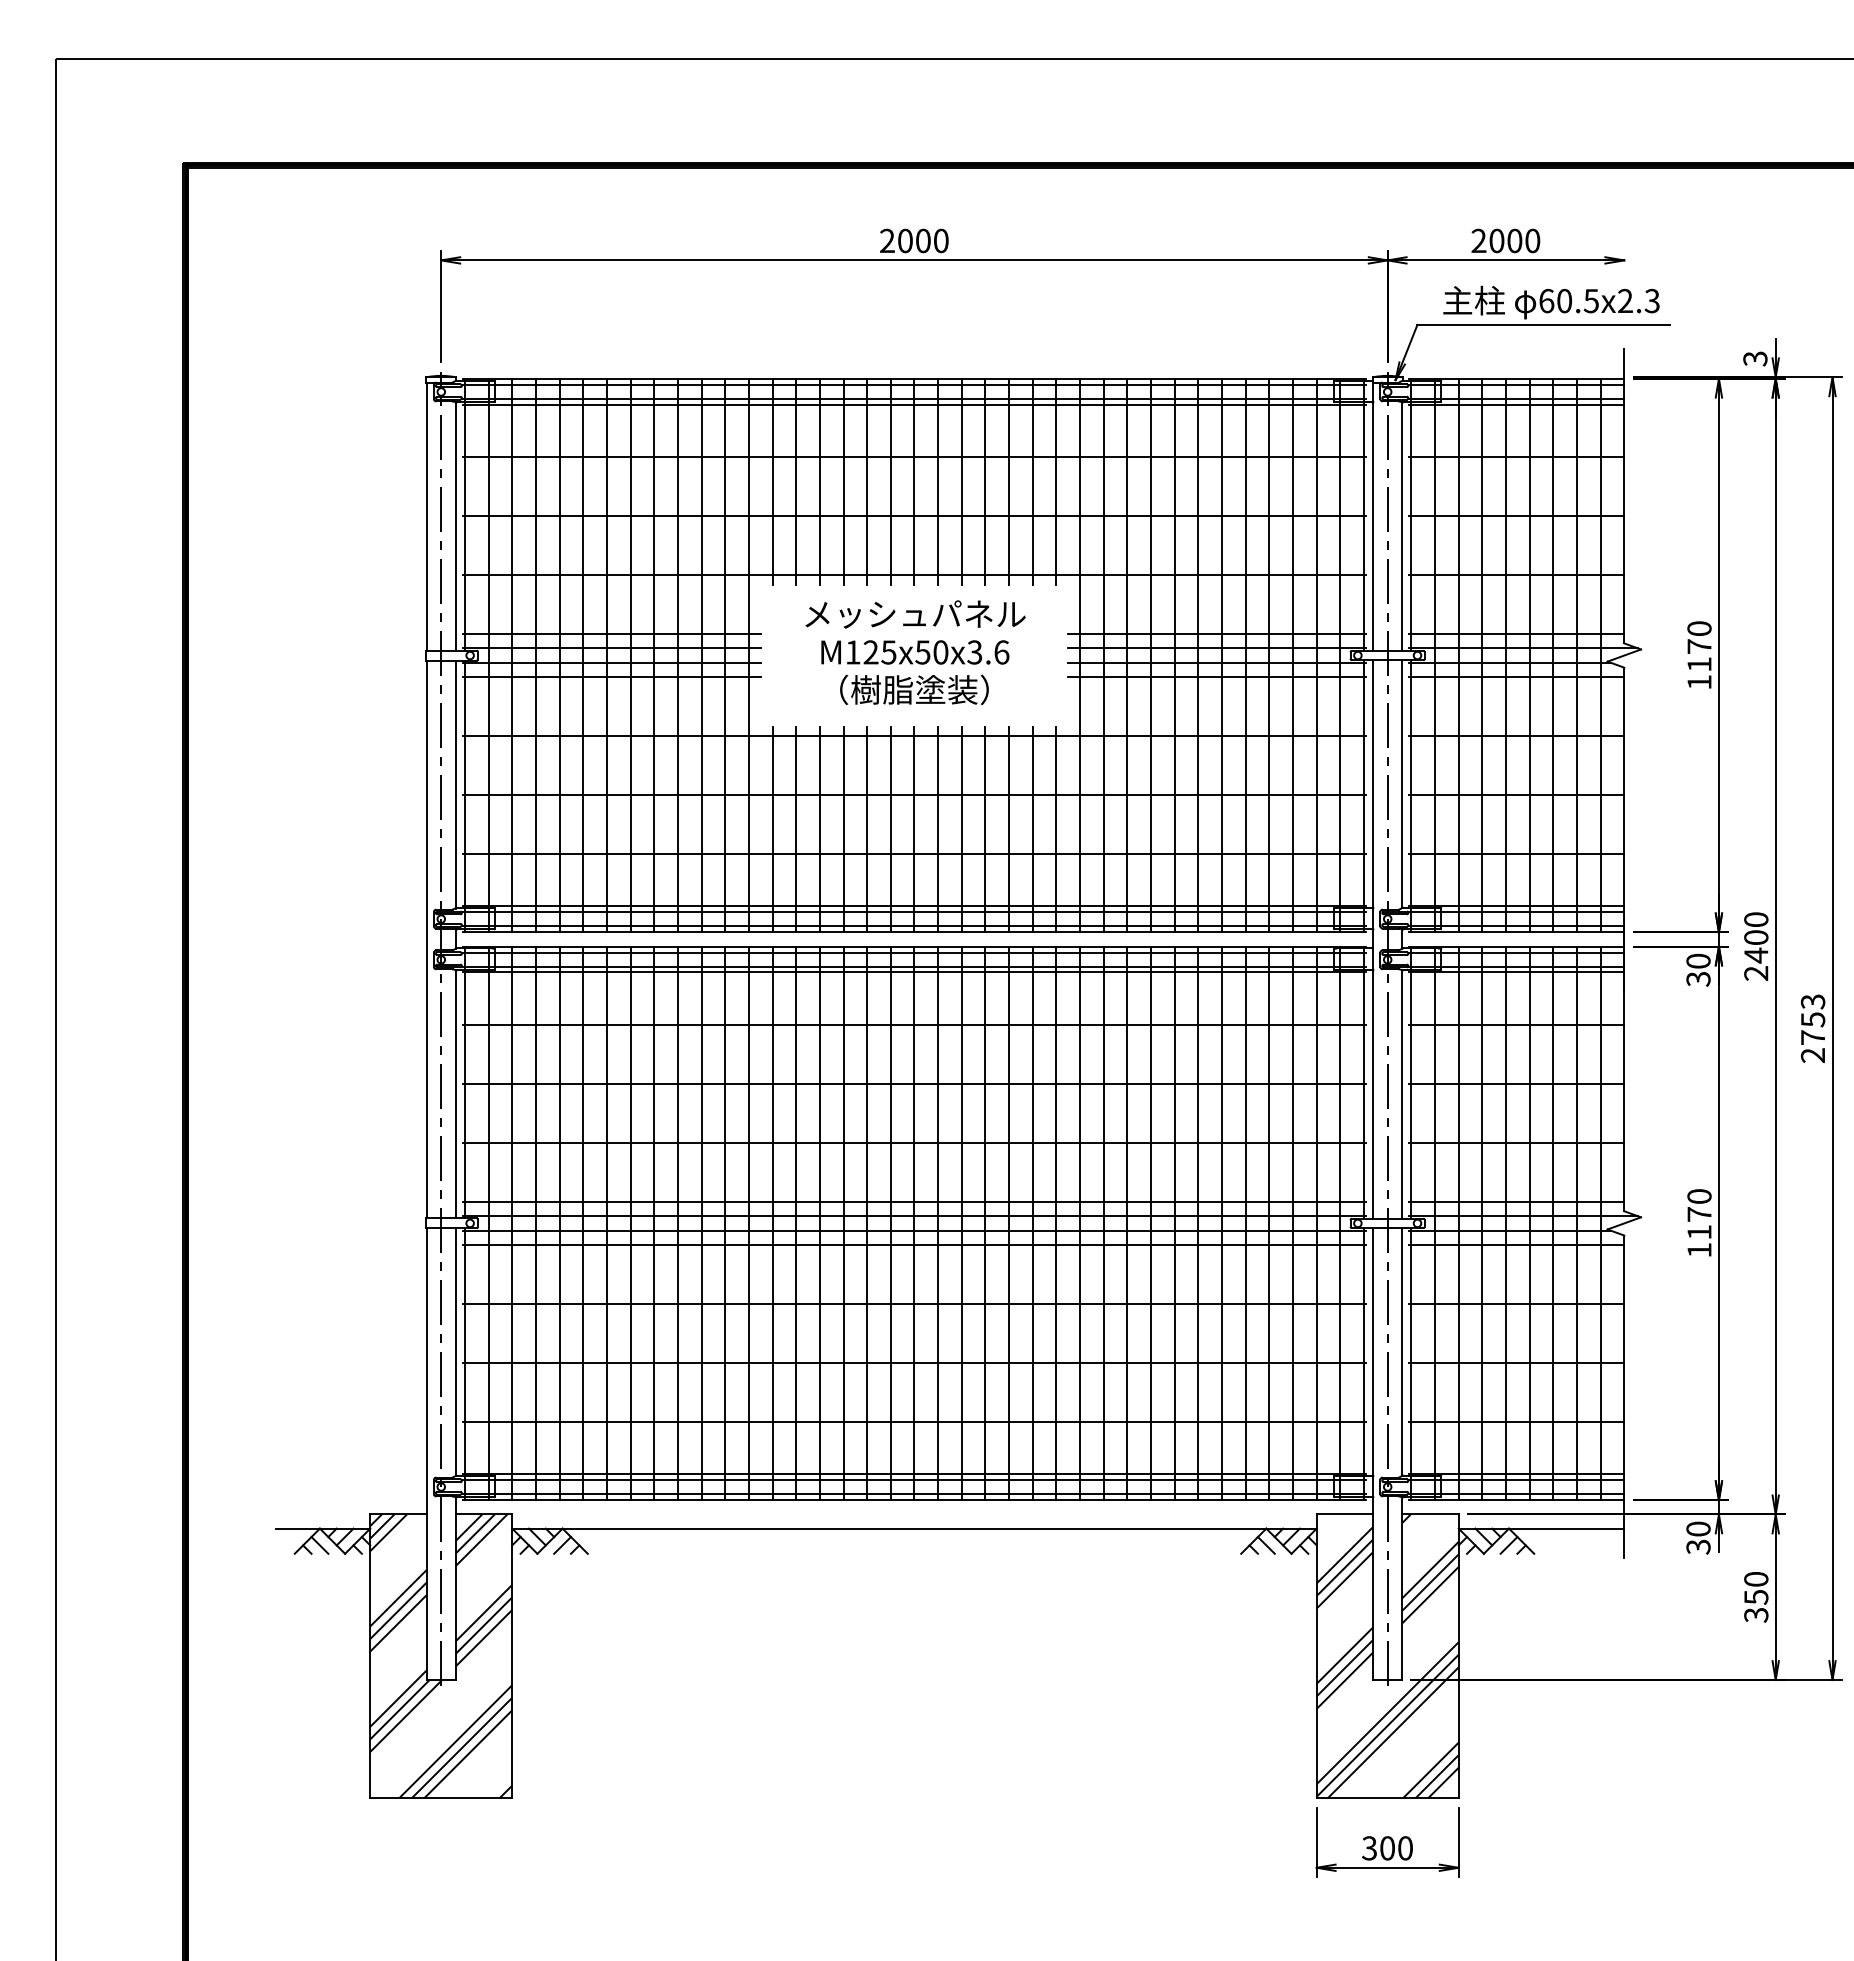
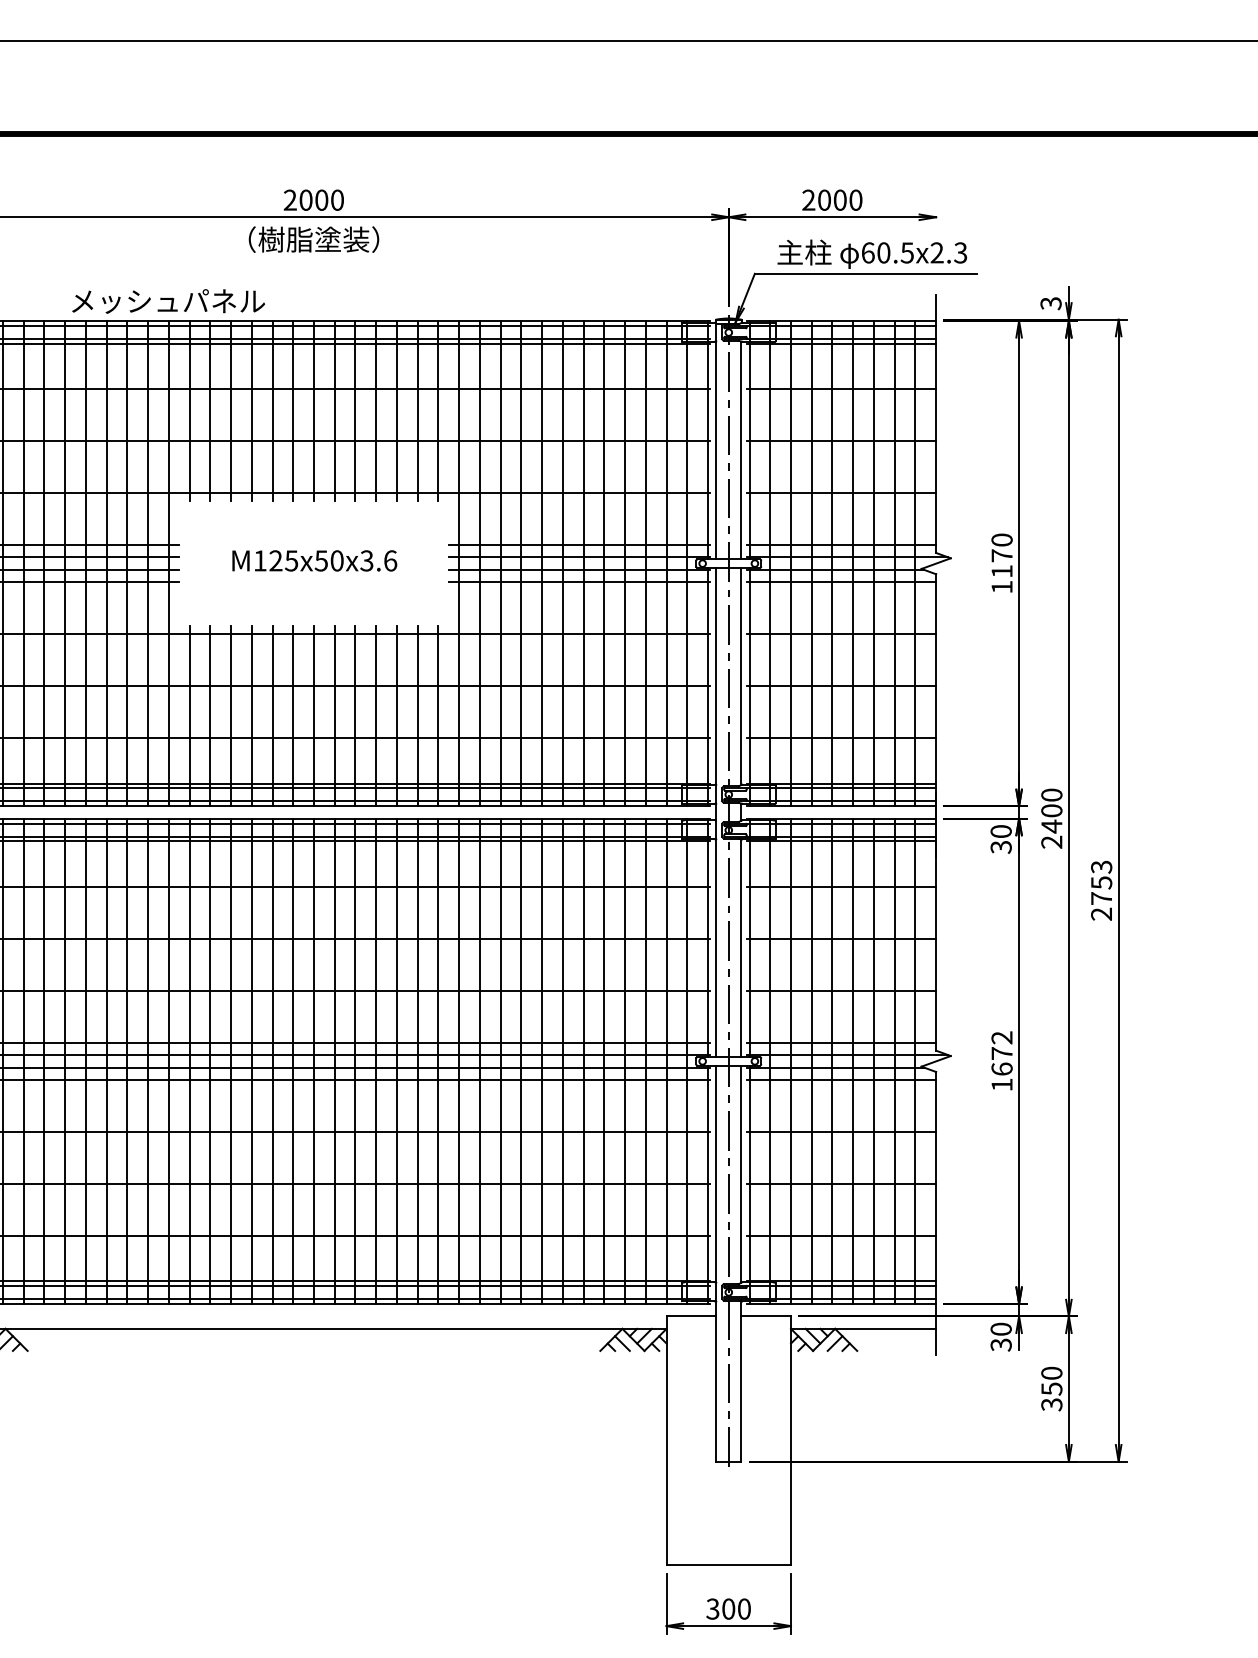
text: (915, 614) -> (168, 301), moved
text: (914, 689) -> (314, 239), moved
text: (1699, 1214) -> (1002, 1053), 1170 -> 1672
hatch: (1387, 1656) -> (728, 1440), removed

